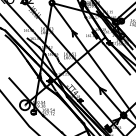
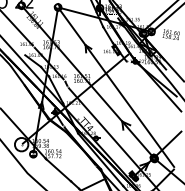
line: (116, 58) -> (144, 82), removed

